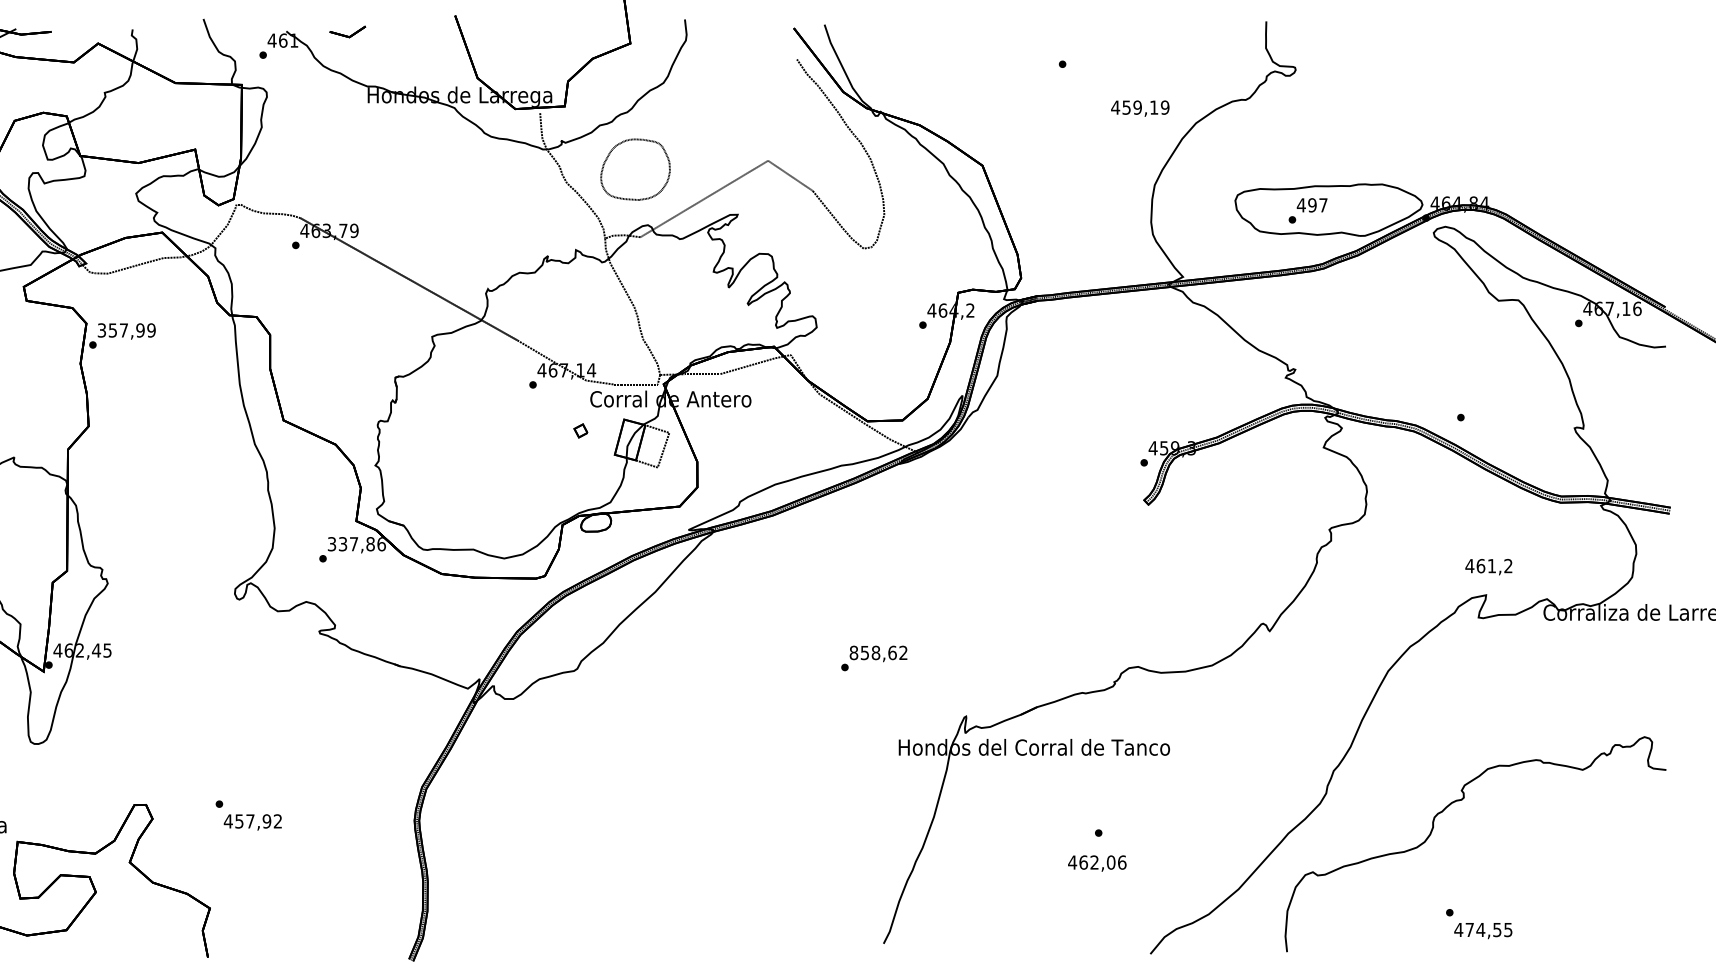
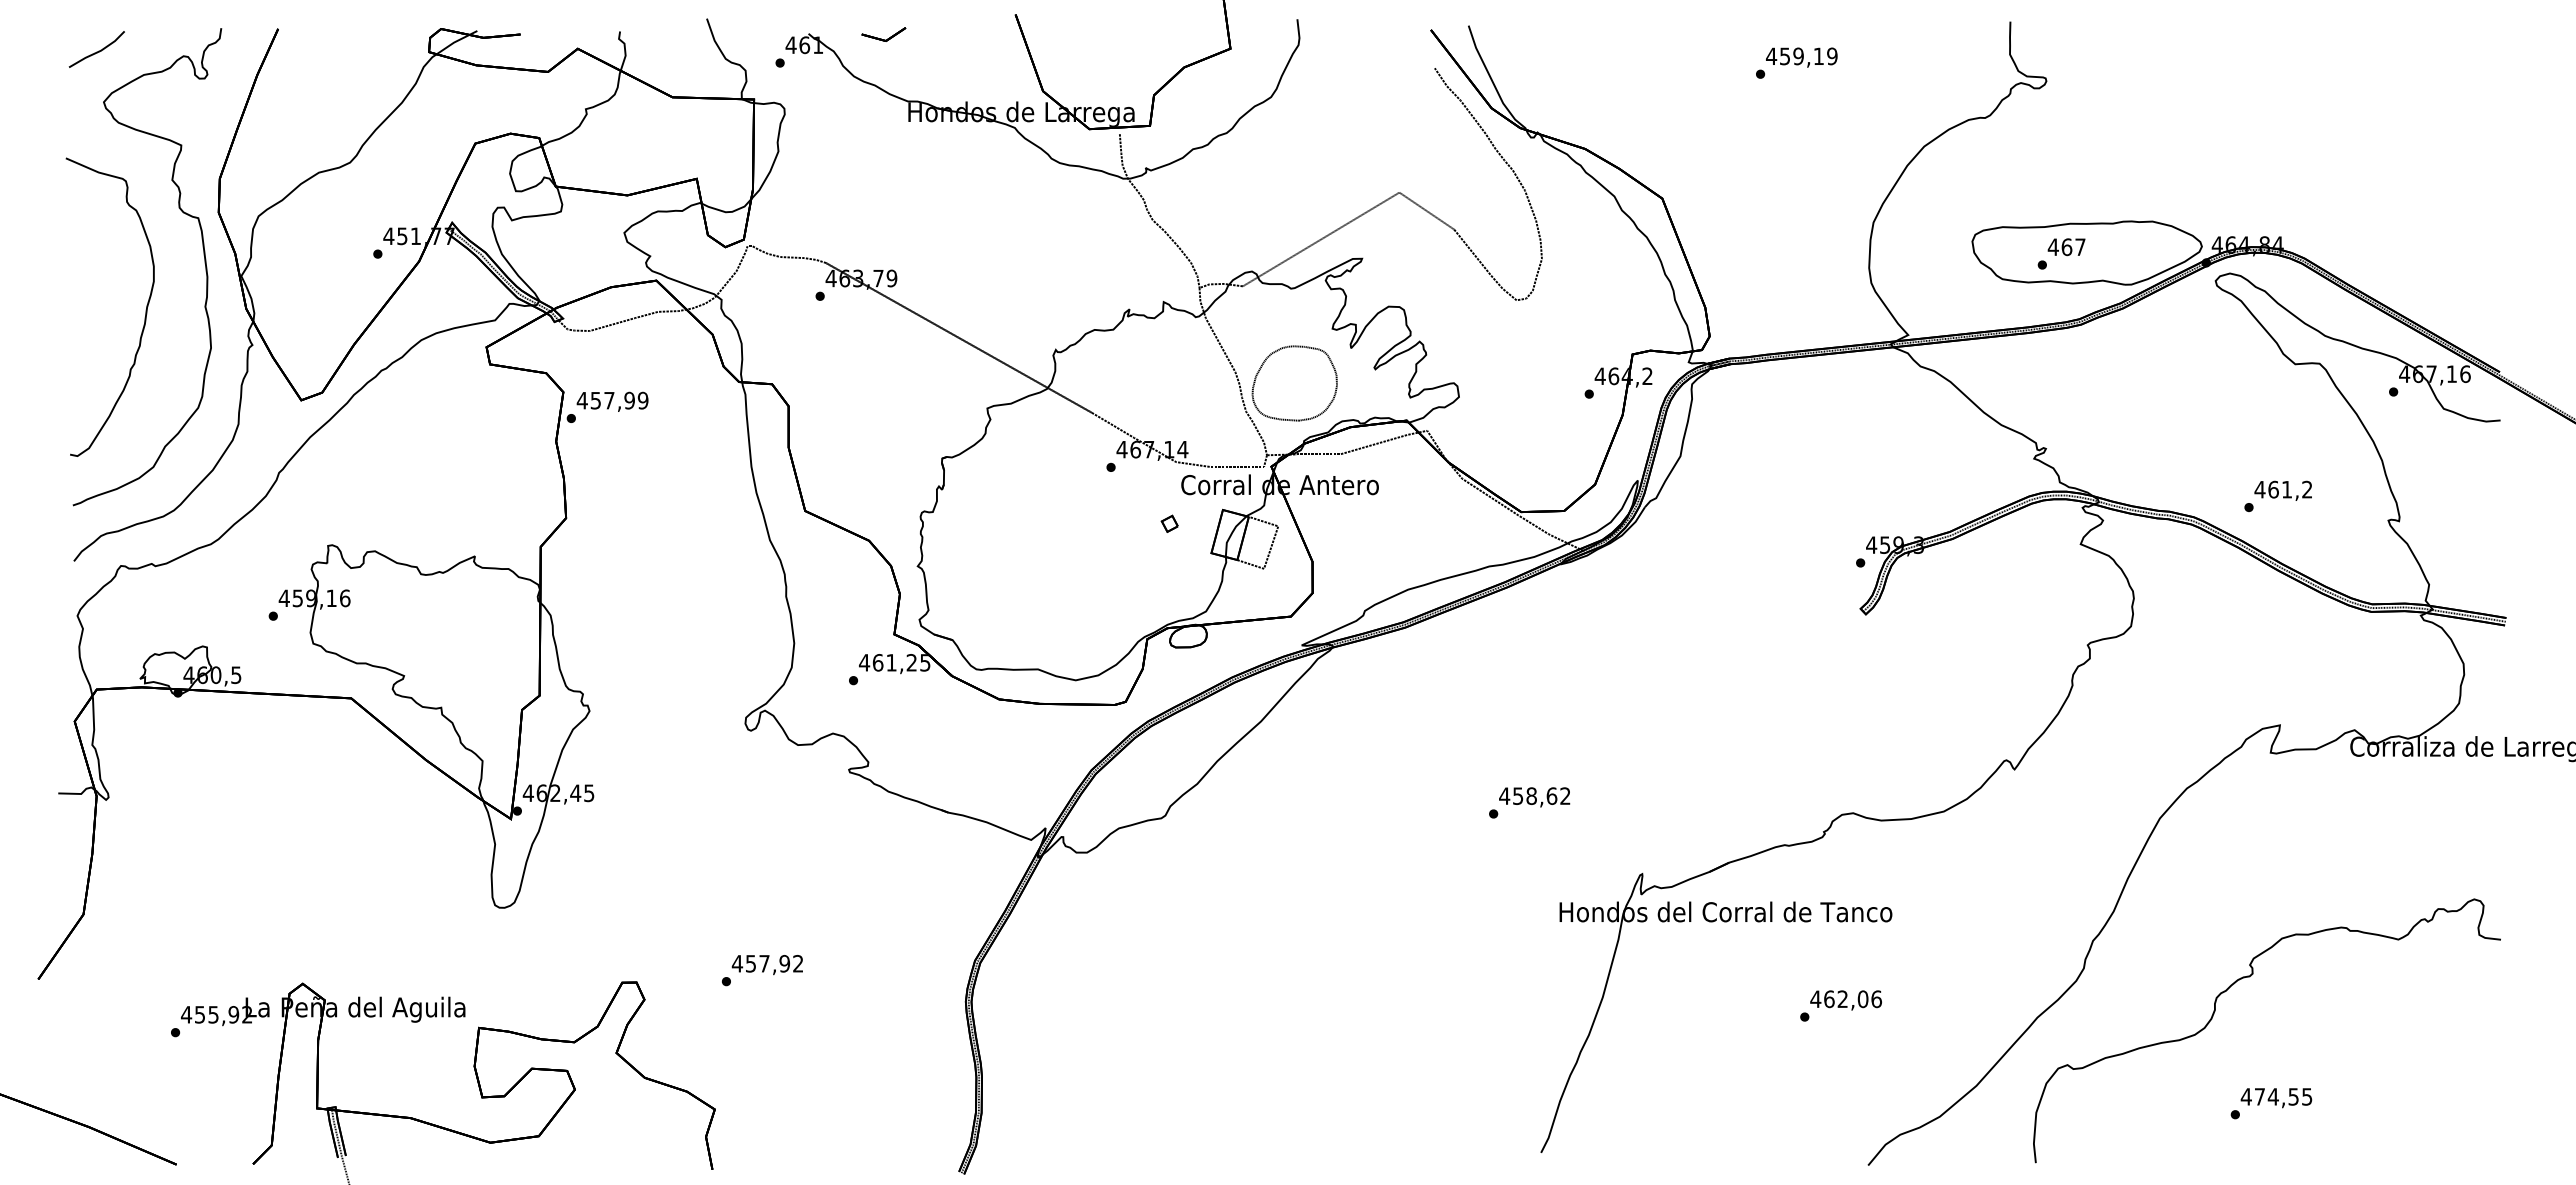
text: (1140, 108) -> (1801, 57), moved
part: (635, 169) -> (1294, 383), moved
text: (1312, 205) -> (2066, 247), 497 -> 467
text: (101, 330) -> (581, 400), 357,99 -> 457,99
text: (356, 543) -> (894, 662), 337,86 -> 461,25
text: (1488, 566) -> (2282, 490), moved
text: (853, 652) -> (1504, 795), 858,62 -> 458,62
text: (252, 822) -> (766, 965), moved
text: (1096, 863) -> (1845, 1000), moved
text: (1483, 931) -> (2276, 1098), moved

